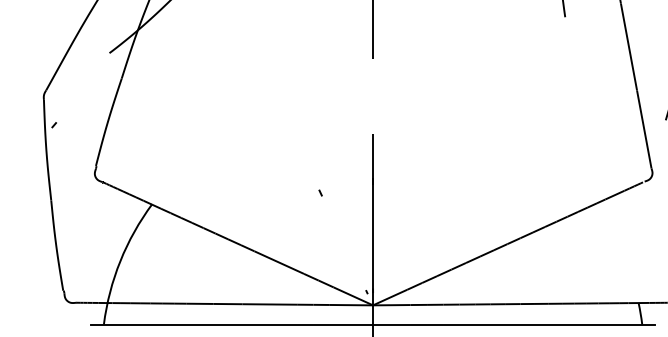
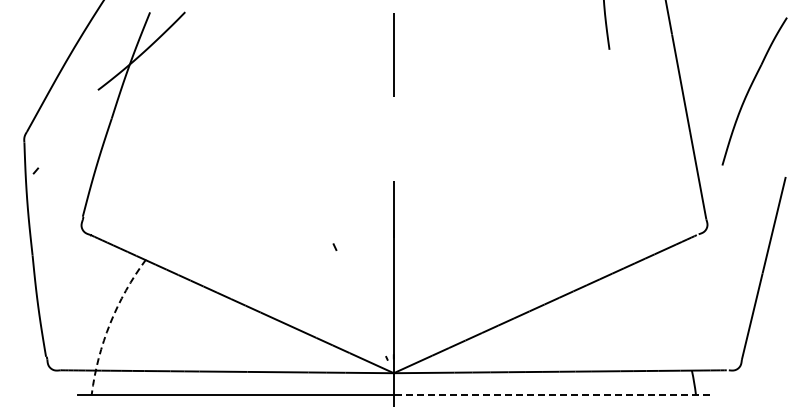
arc: (120, 261) -> (110, 323), solid -> dashed
line: (513, 324) -> (551, 394), solid -> dashed

